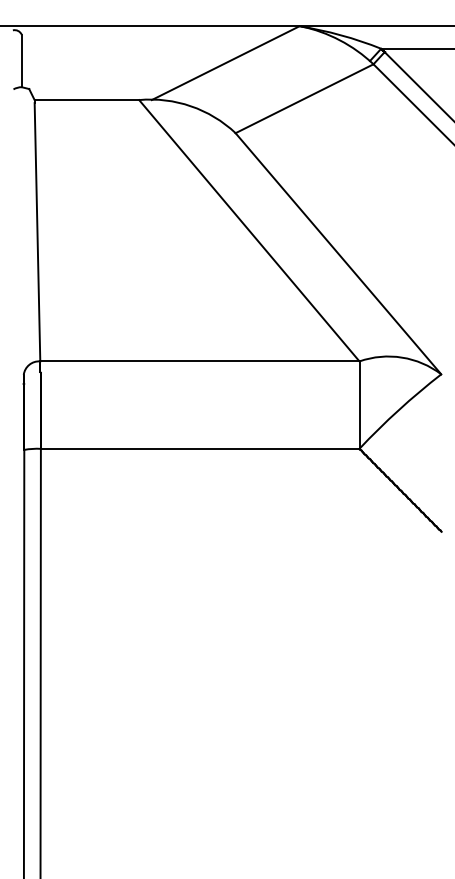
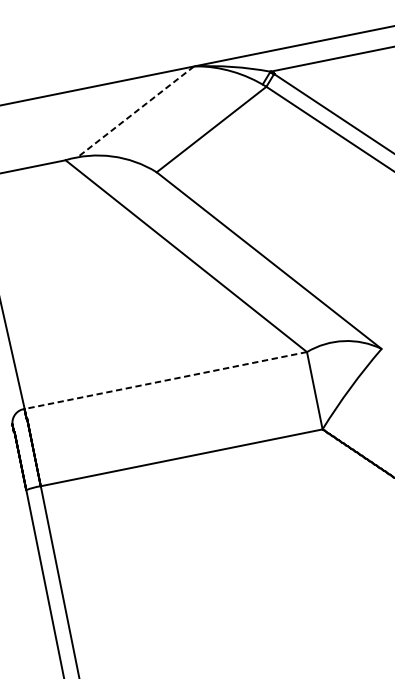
line: (225, 63) -> (135, 112), solid -> dashed
line: (199, 361) -> (165, 380), solid -> dashed

